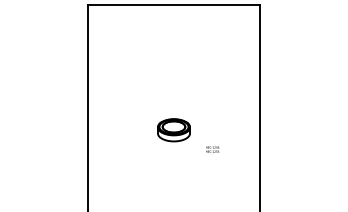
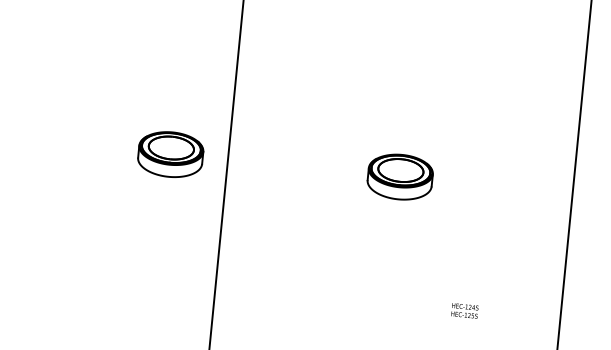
part: (58, 130) -> (169, 154), added
text: (212, 149) -> (464, 310), moved

